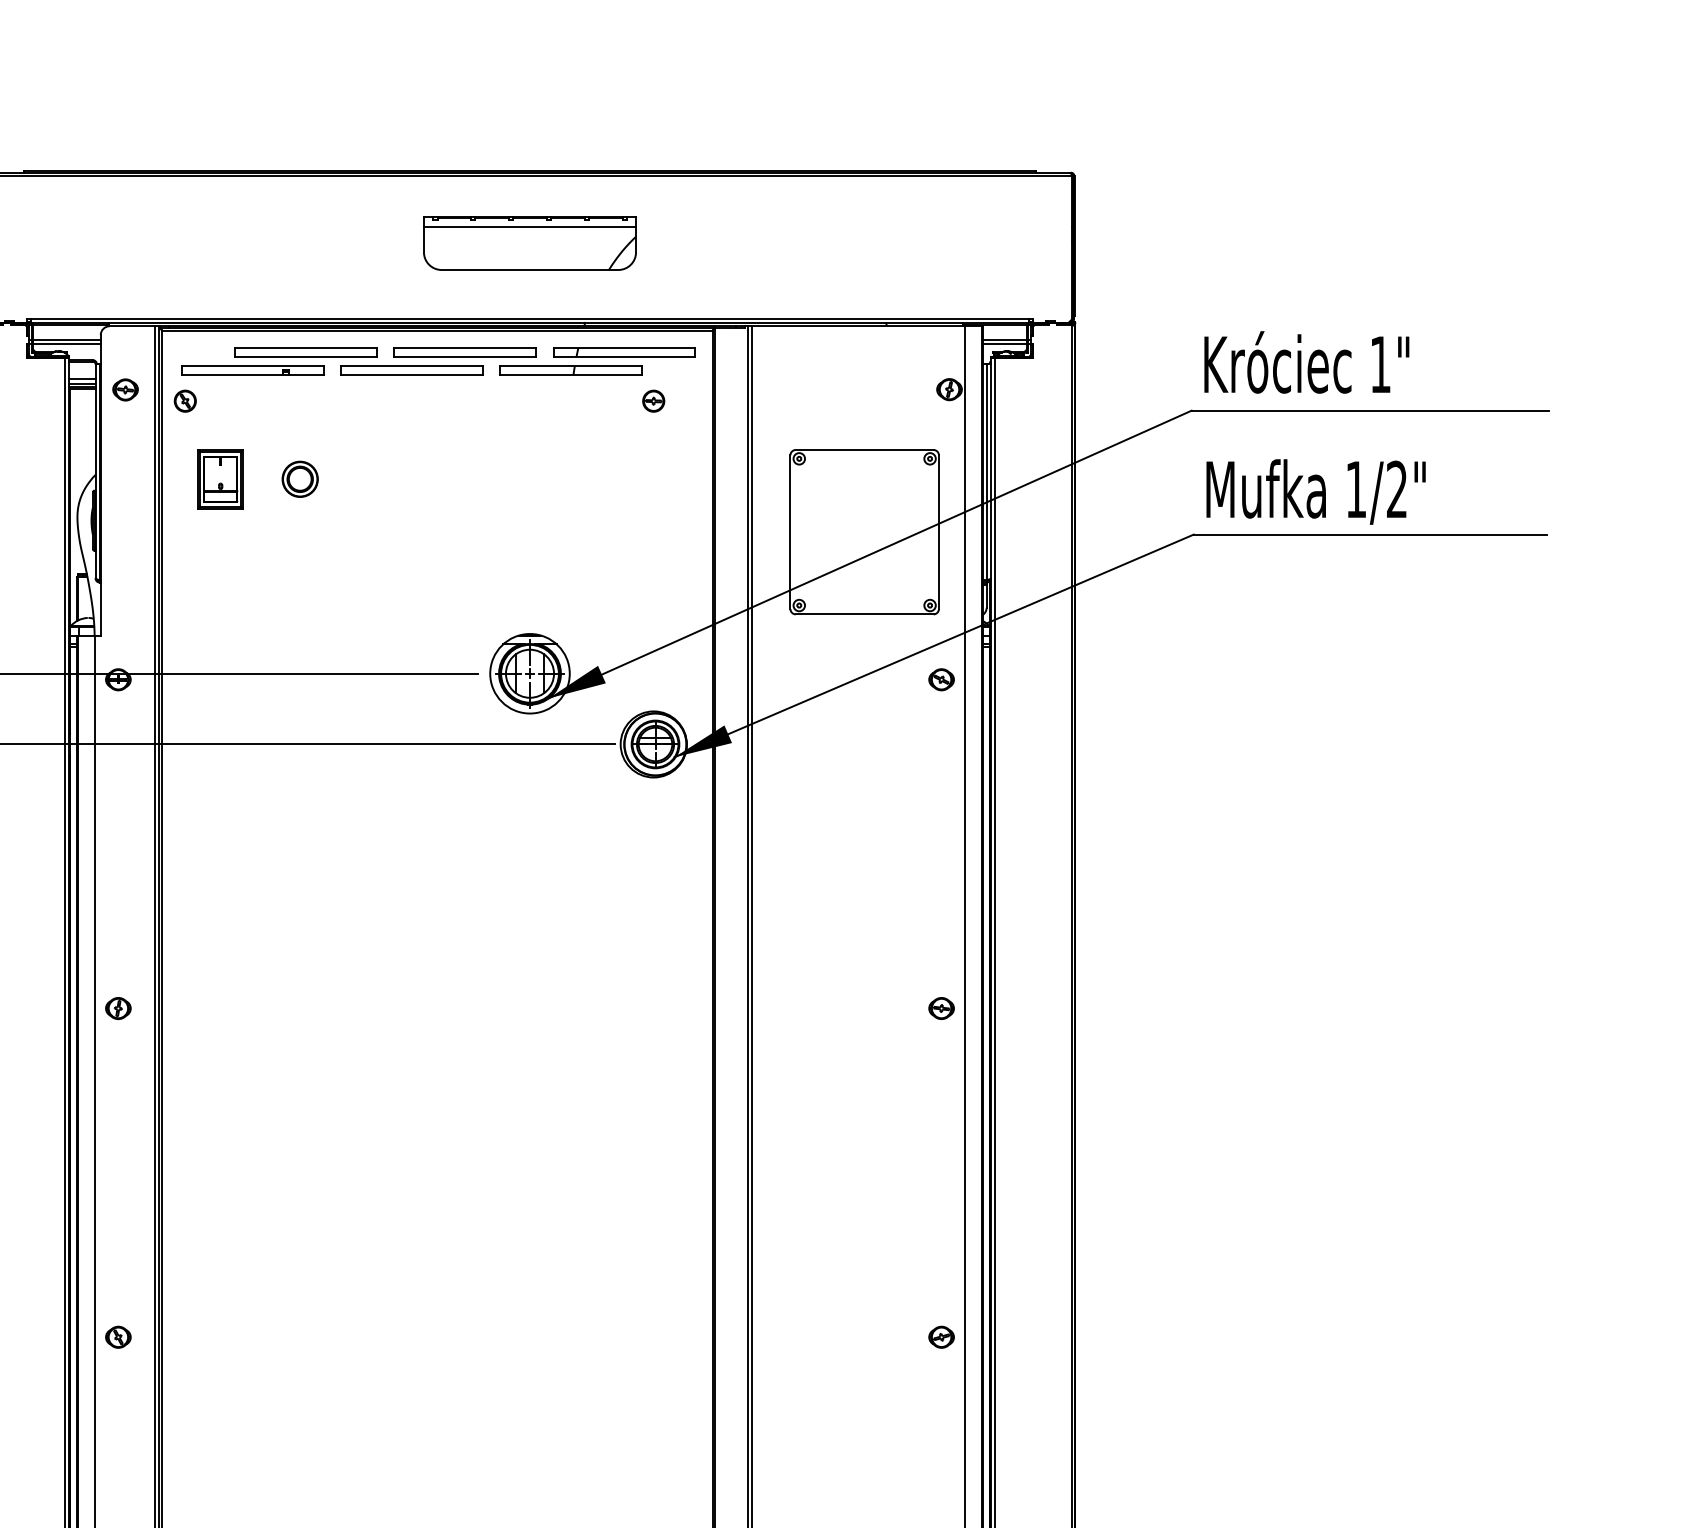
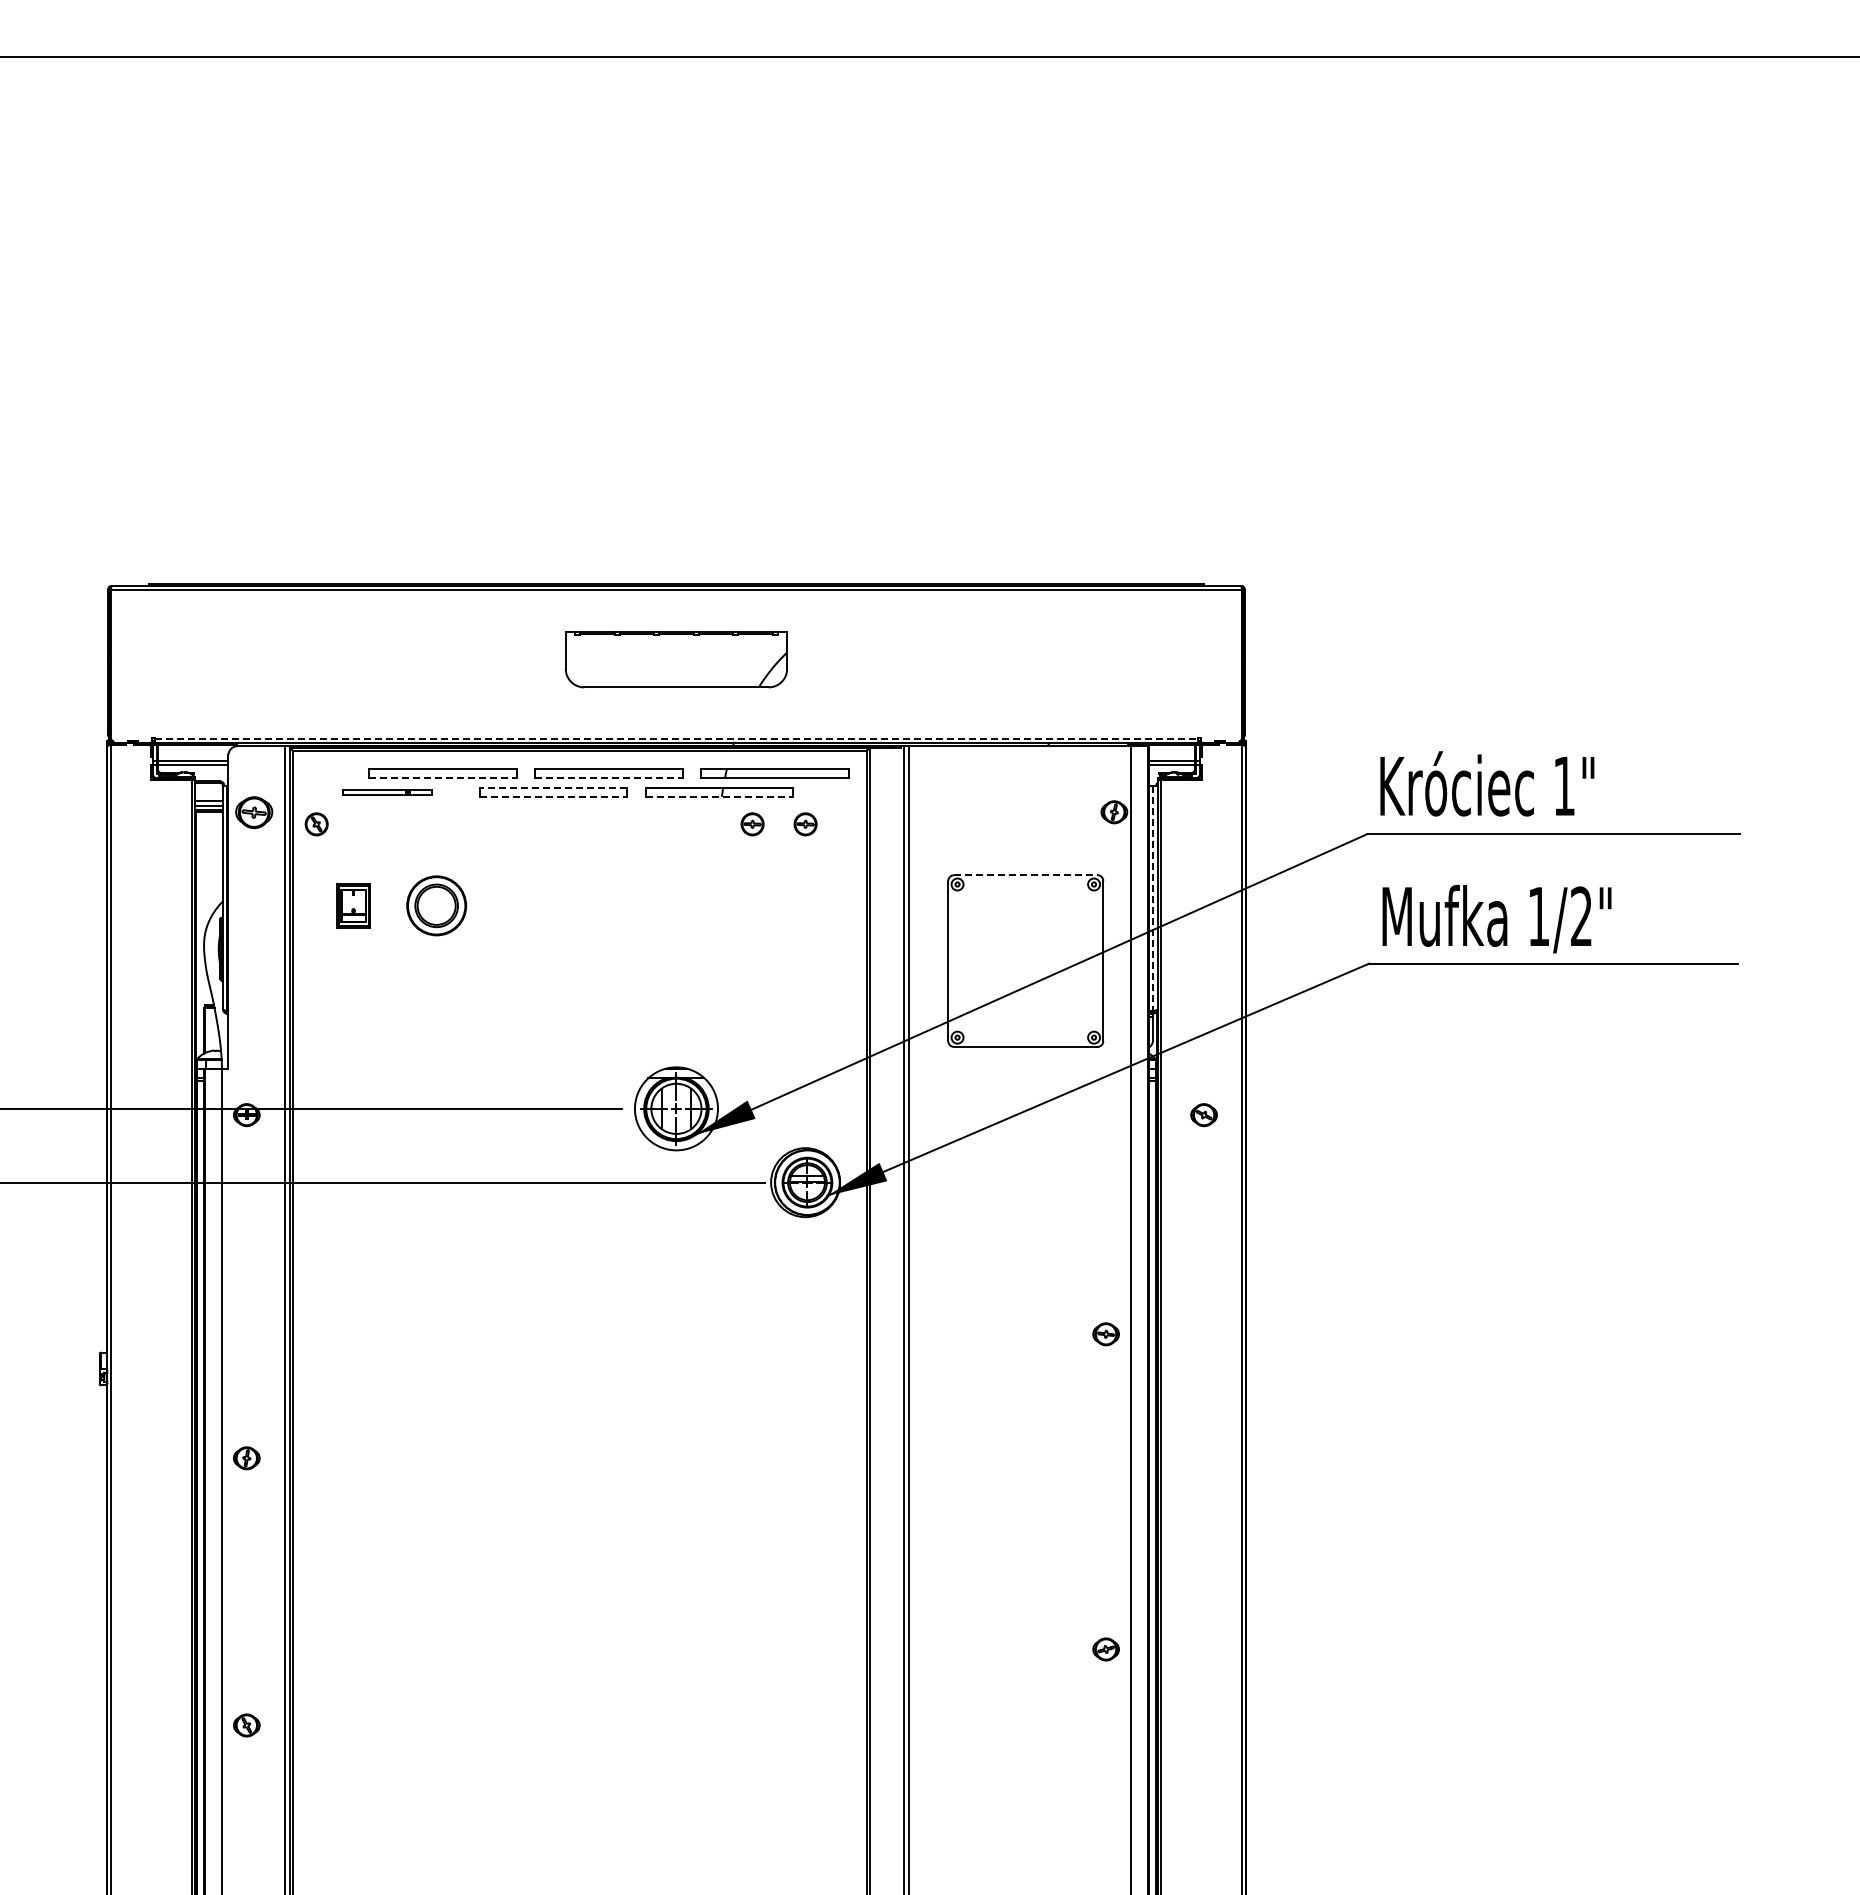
line: (530, 226) -> (676, 642), removed
line: (530, 318) -> (676, 738), solid -> dashed
line: (305, 357) -> (442, 778), solid -> dashed
line: (464, 357) -> (608, 778), solid -> dashed
line: (412, 365) -> (553, 787), solid -> dashed
part: (253, 370) -> (387, 792), size x0.6
line: (412, 374) -> (553, 796), solid -> dashed
line: (571, 374) -> (719, 796), solid -> dashed
part: (125, 389) -> (254, 812), size x1.4
part: (602, 401) -> (752, 824), added
line: (864, 450) -> (1025, 875), solid -> dashed
line: (987, 472) -> (1153, 898), solid -> dashed
part: (220, 478) -> (353, 905), size x0.7
part: (300, 478) -> (436, 905), size x1.6
part: (941, 680) -> (1203, 1115), moved
part: (941, 1008) -> (1105, 1334), moved
part: (118, 1337) -> (246, 1725), moved
part: (941, 1337) -> (1105, 1649), moved

